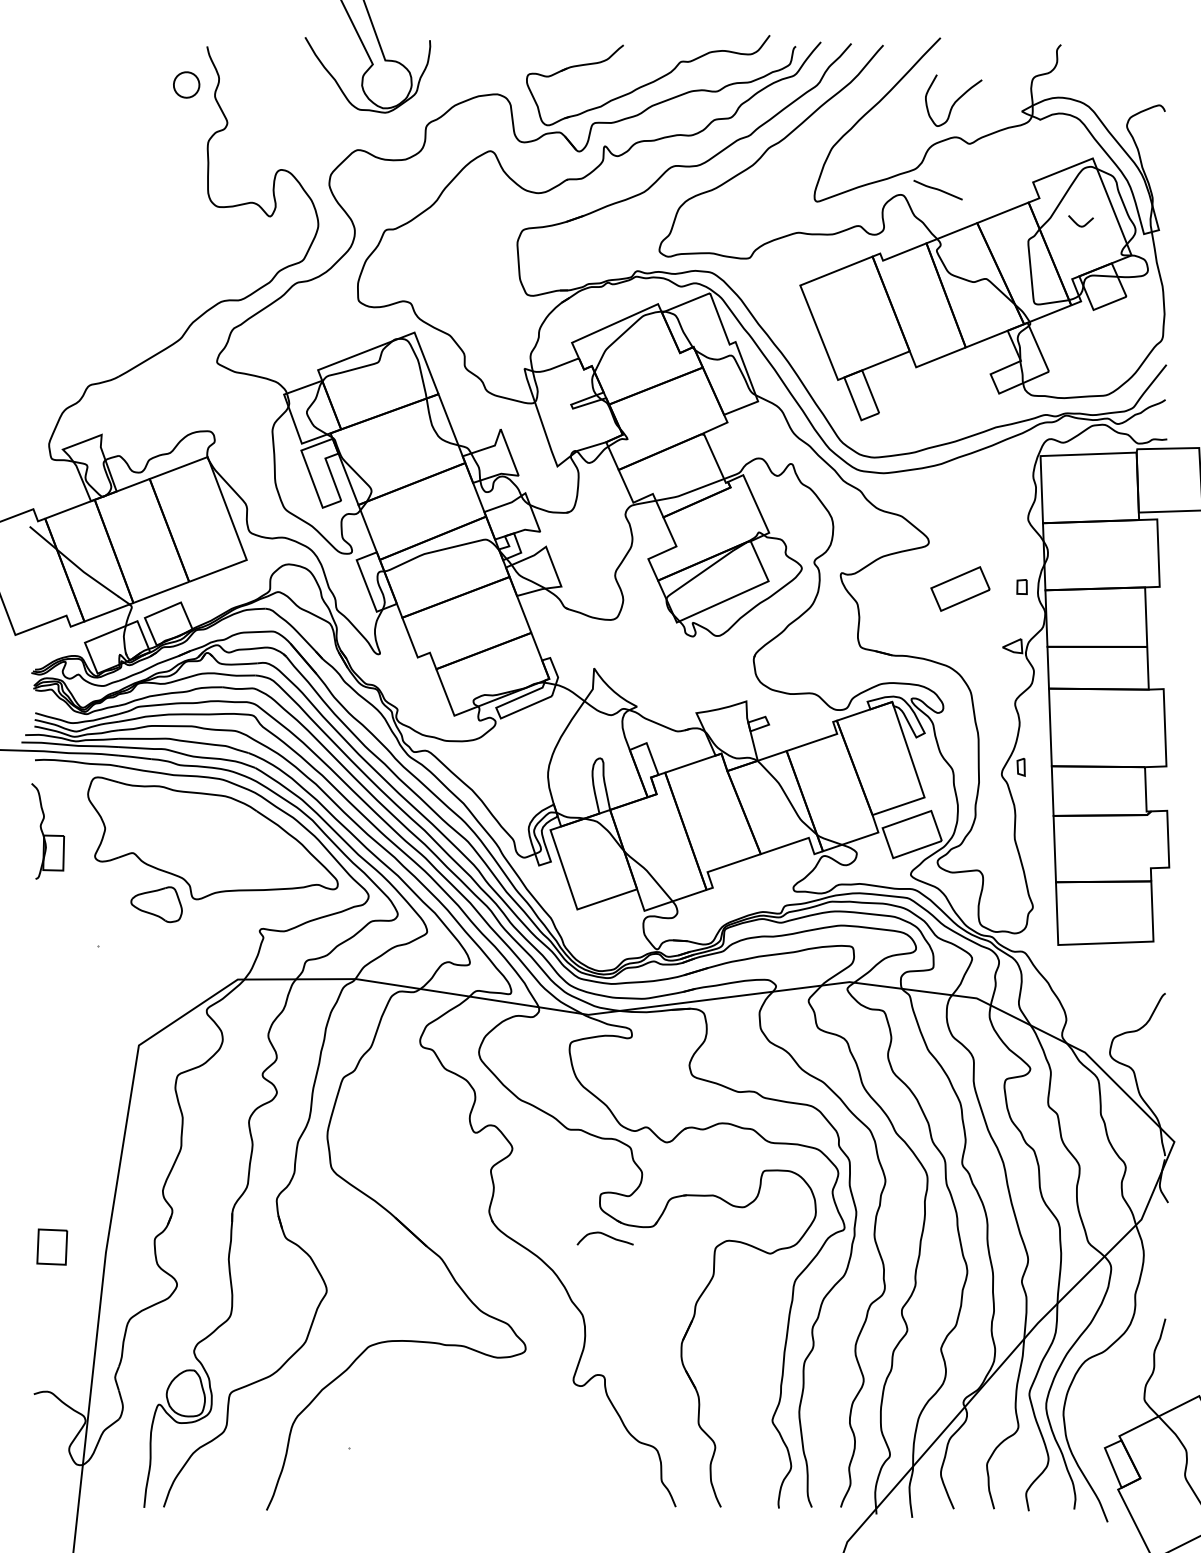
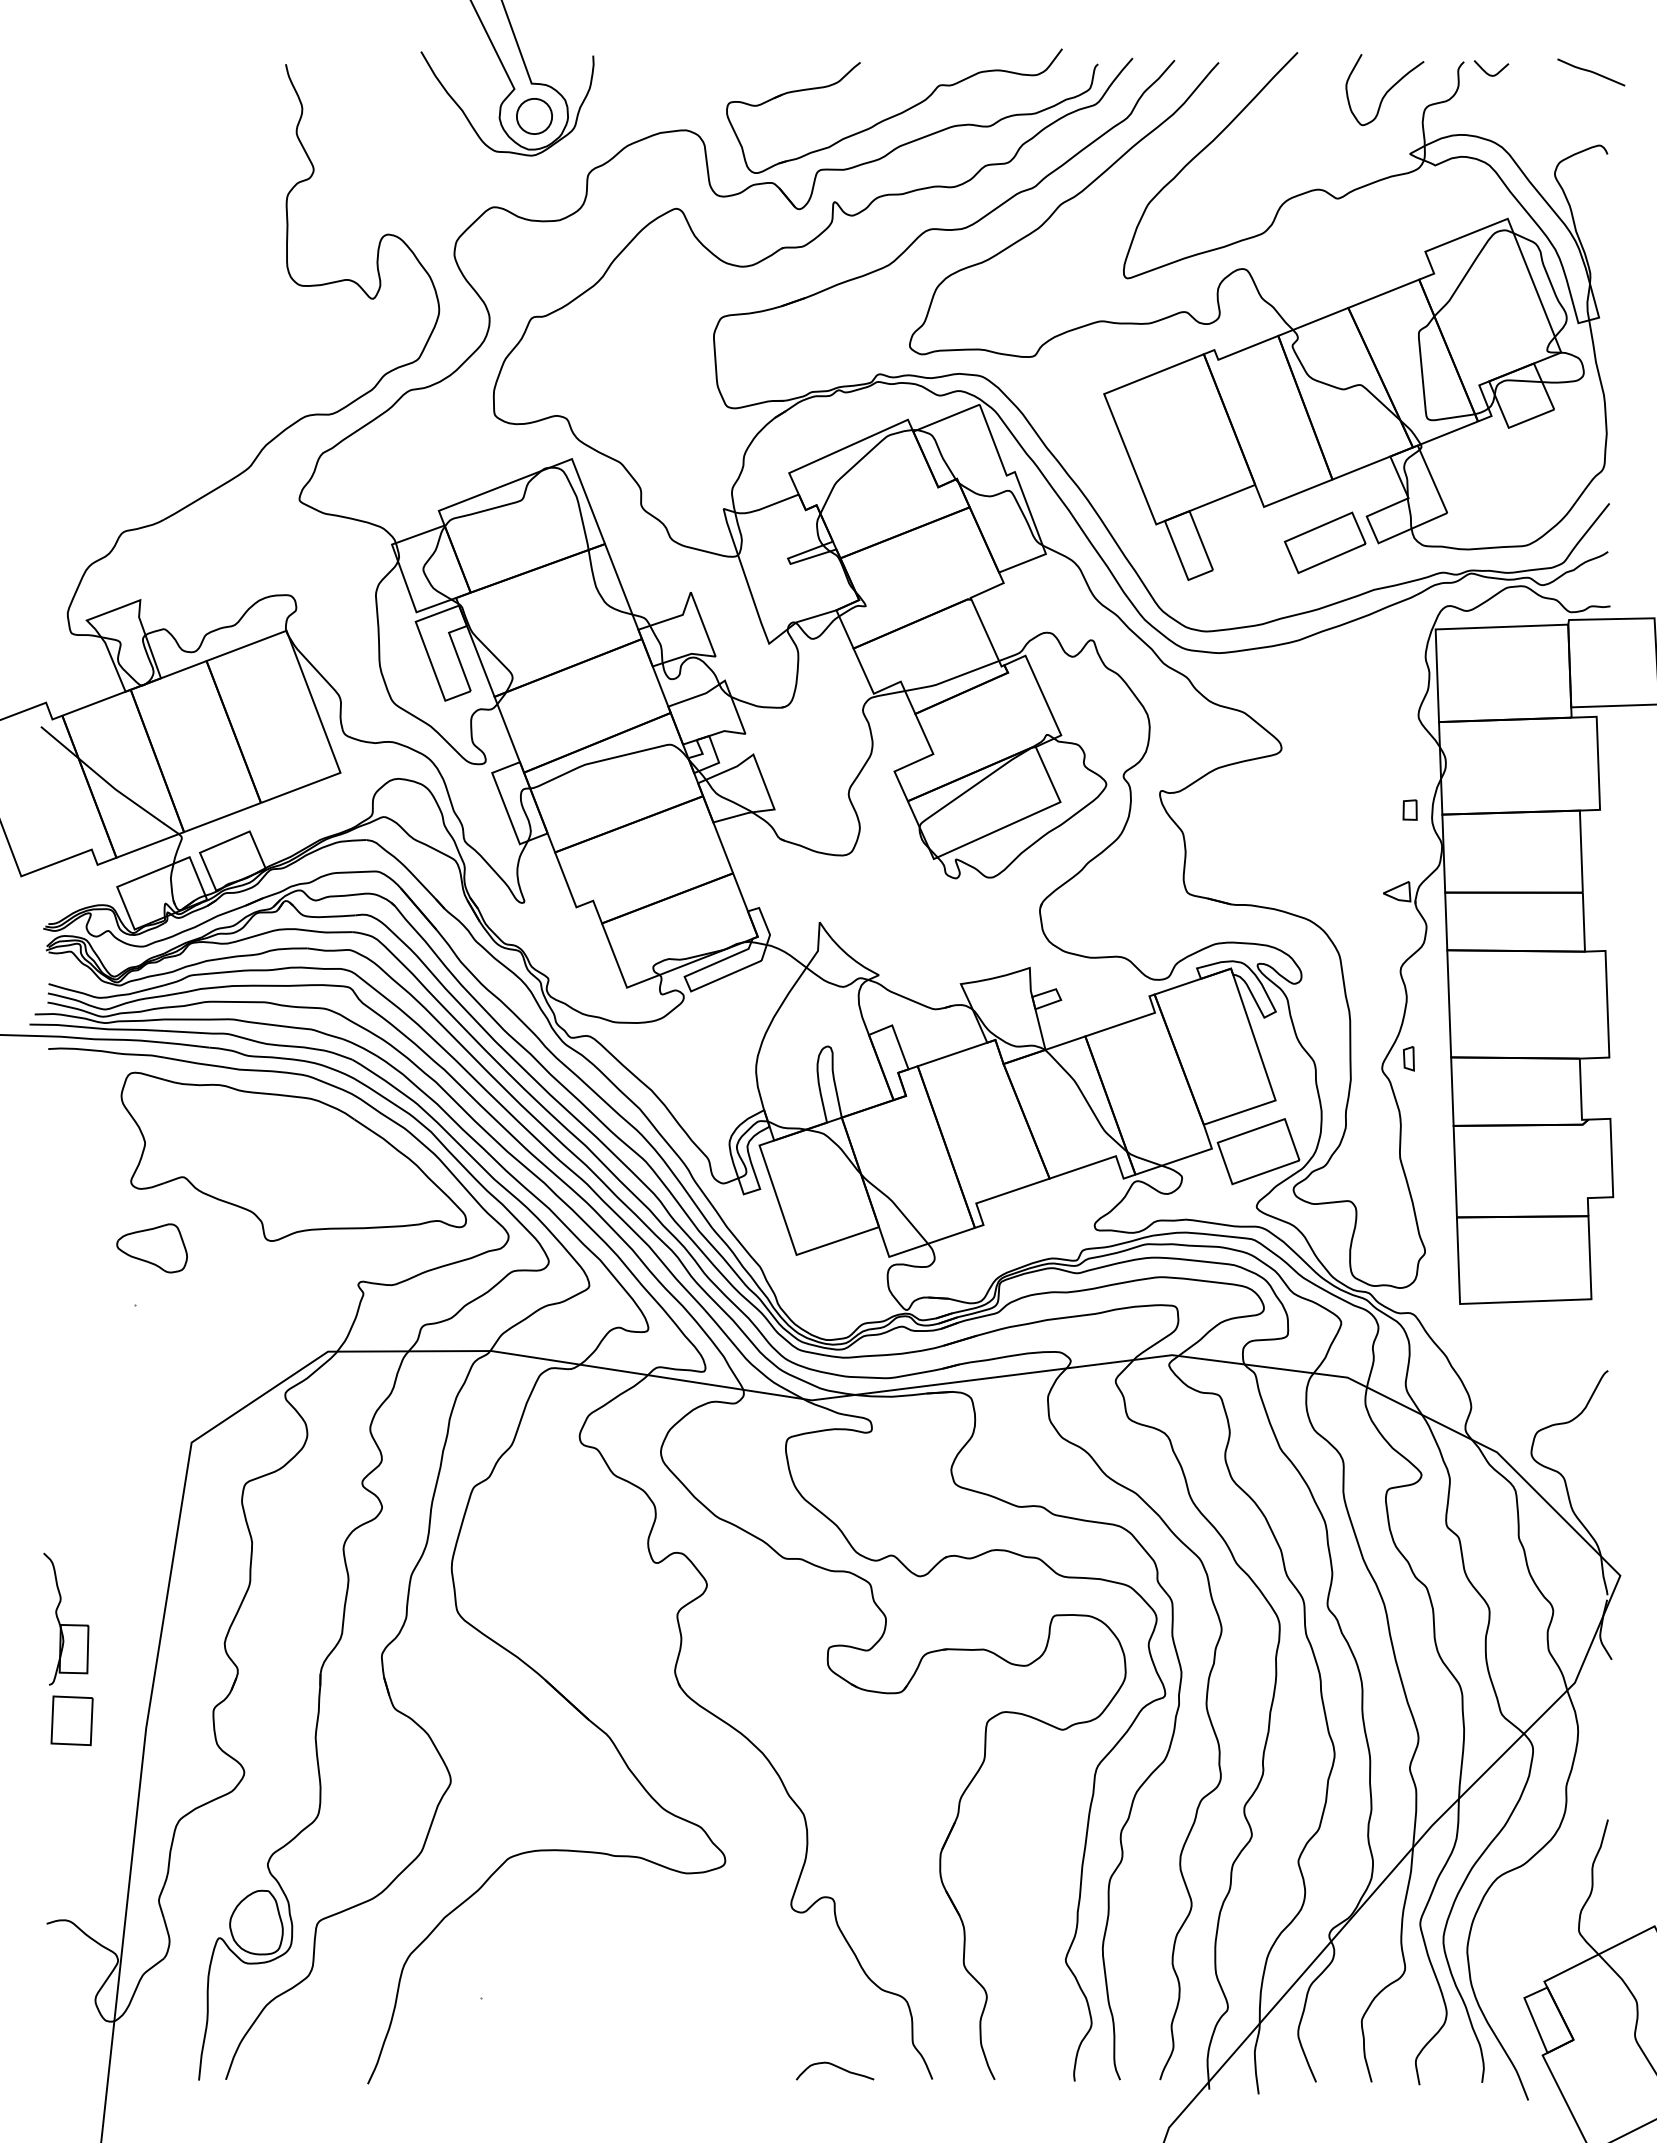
part: (186, 85) -> (534, 116), moved
curve: (954, 101) -> (1386, 91), moved
curve: (938, 190) -> (1591, 72), moved
curve: (1078, 224) -> (1487, 72), moved
part: (960, 588) -> (1324, 542), moved
part: (48, 830) -> (66, 1618), moved
part: (156, 904) -> (151, 1248), moved
curve: (606, 1236) -> (836, 2067), moved

